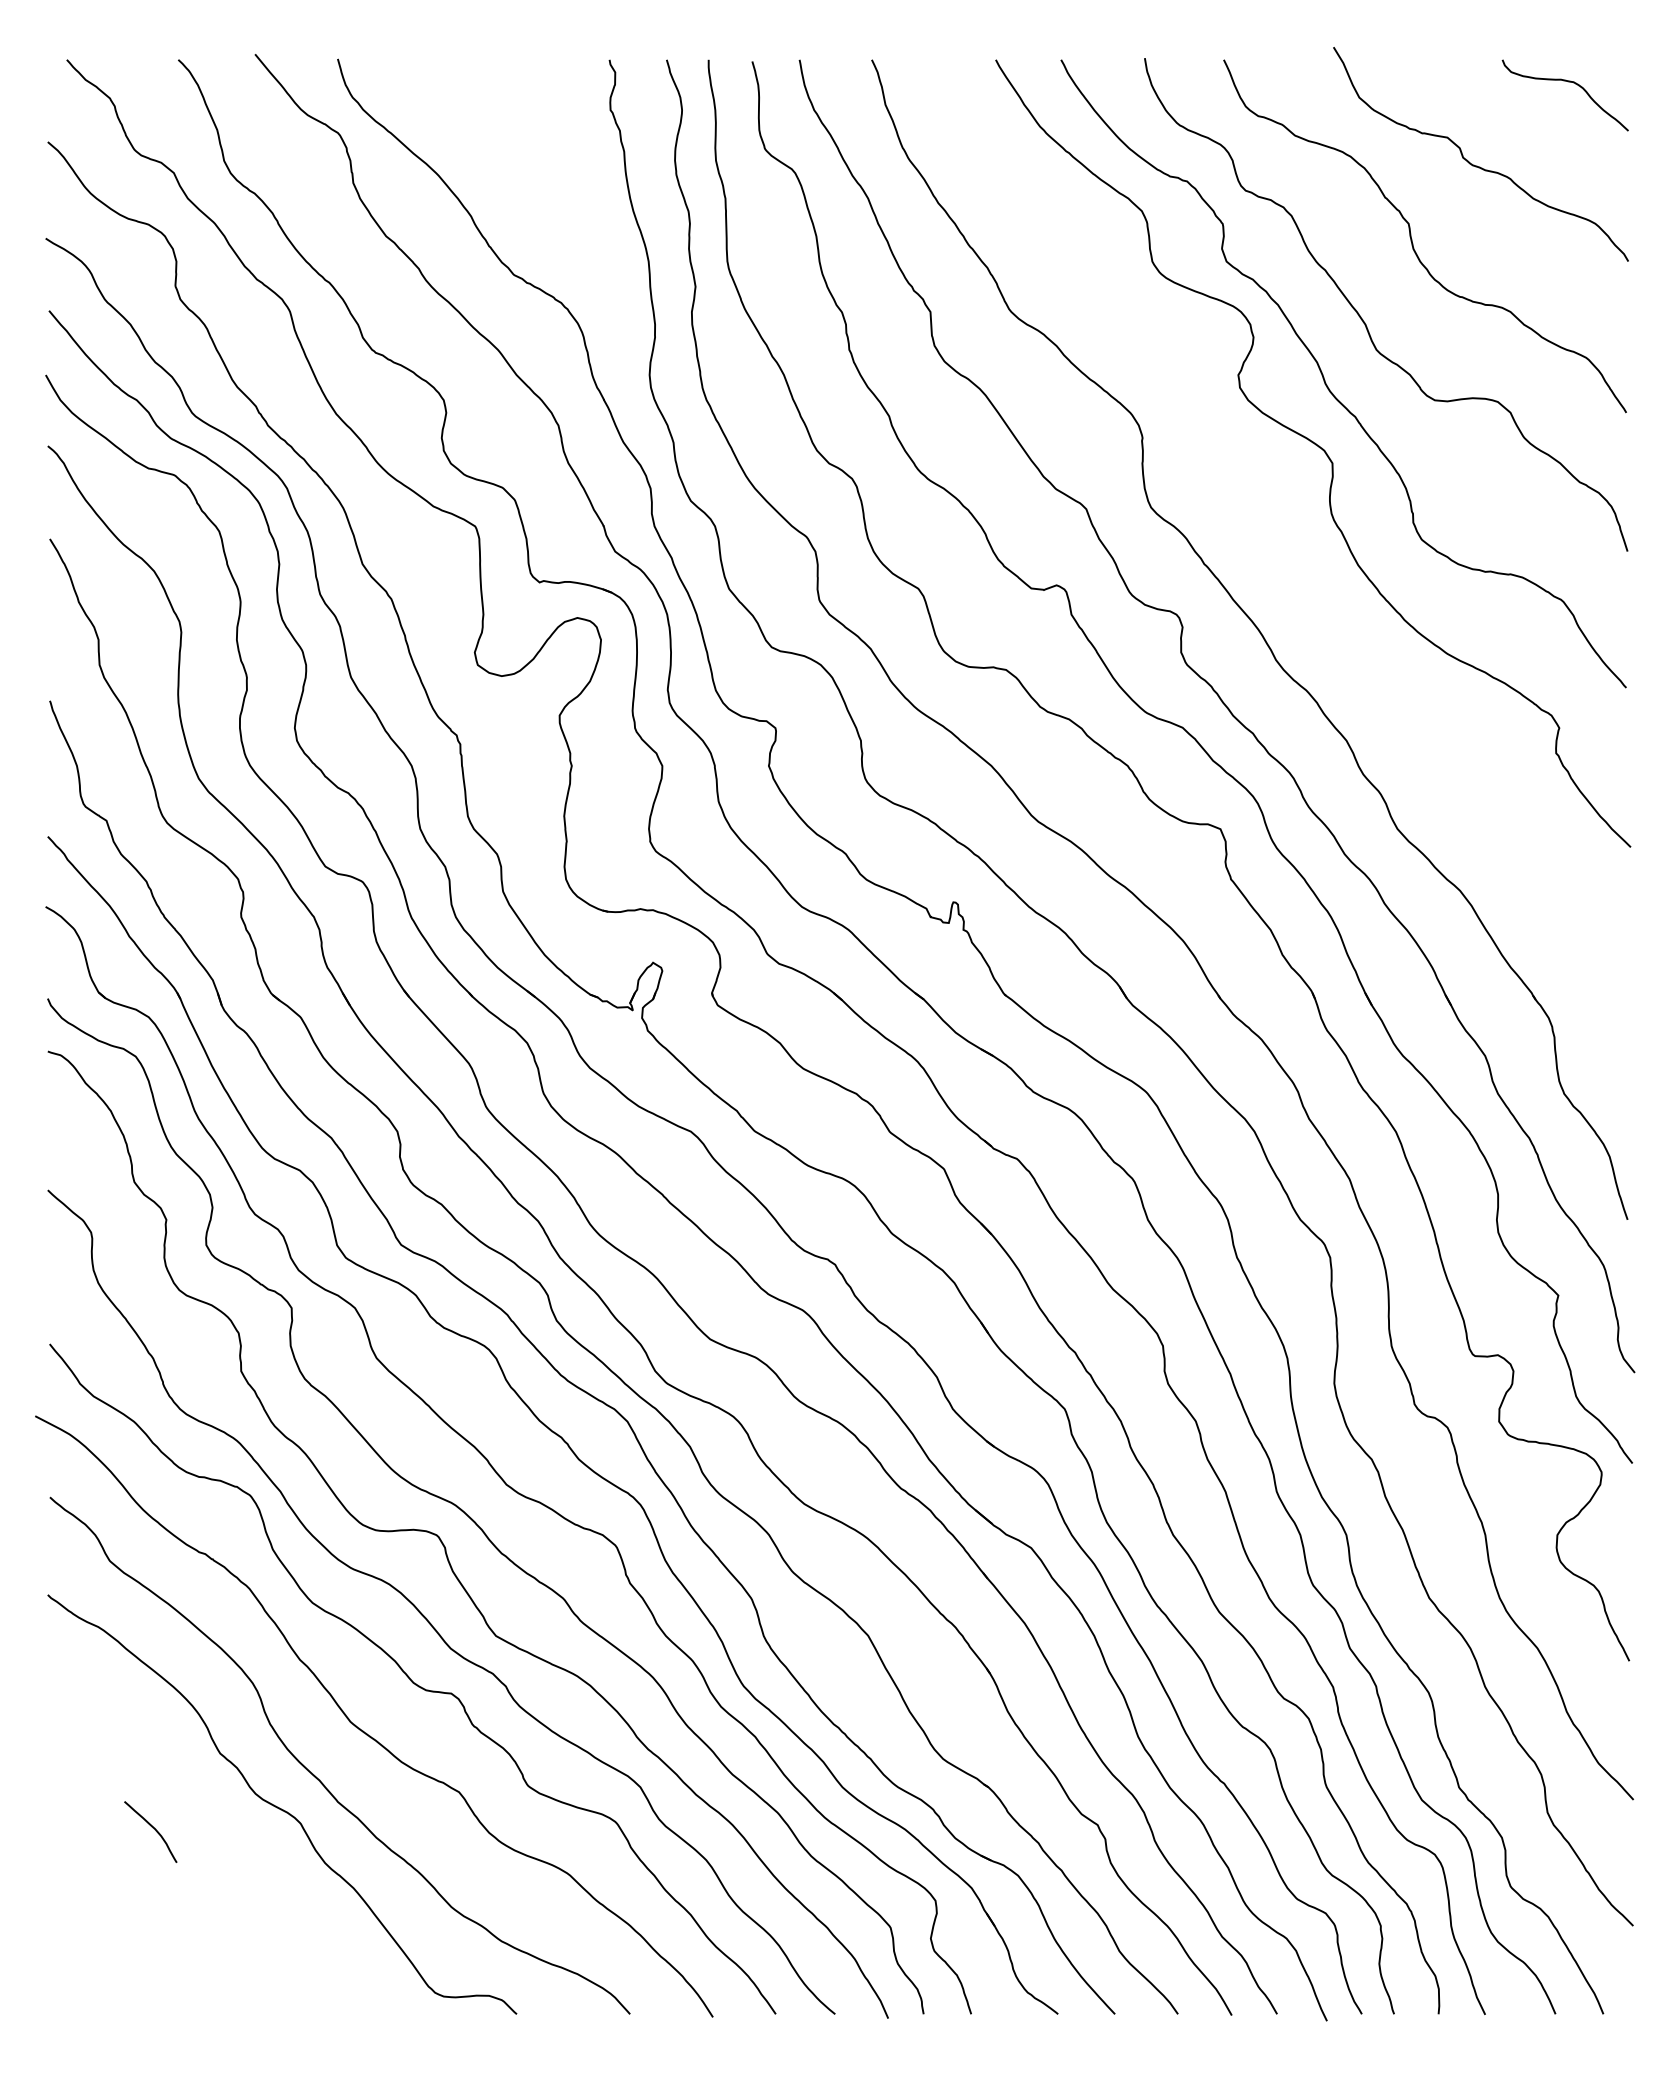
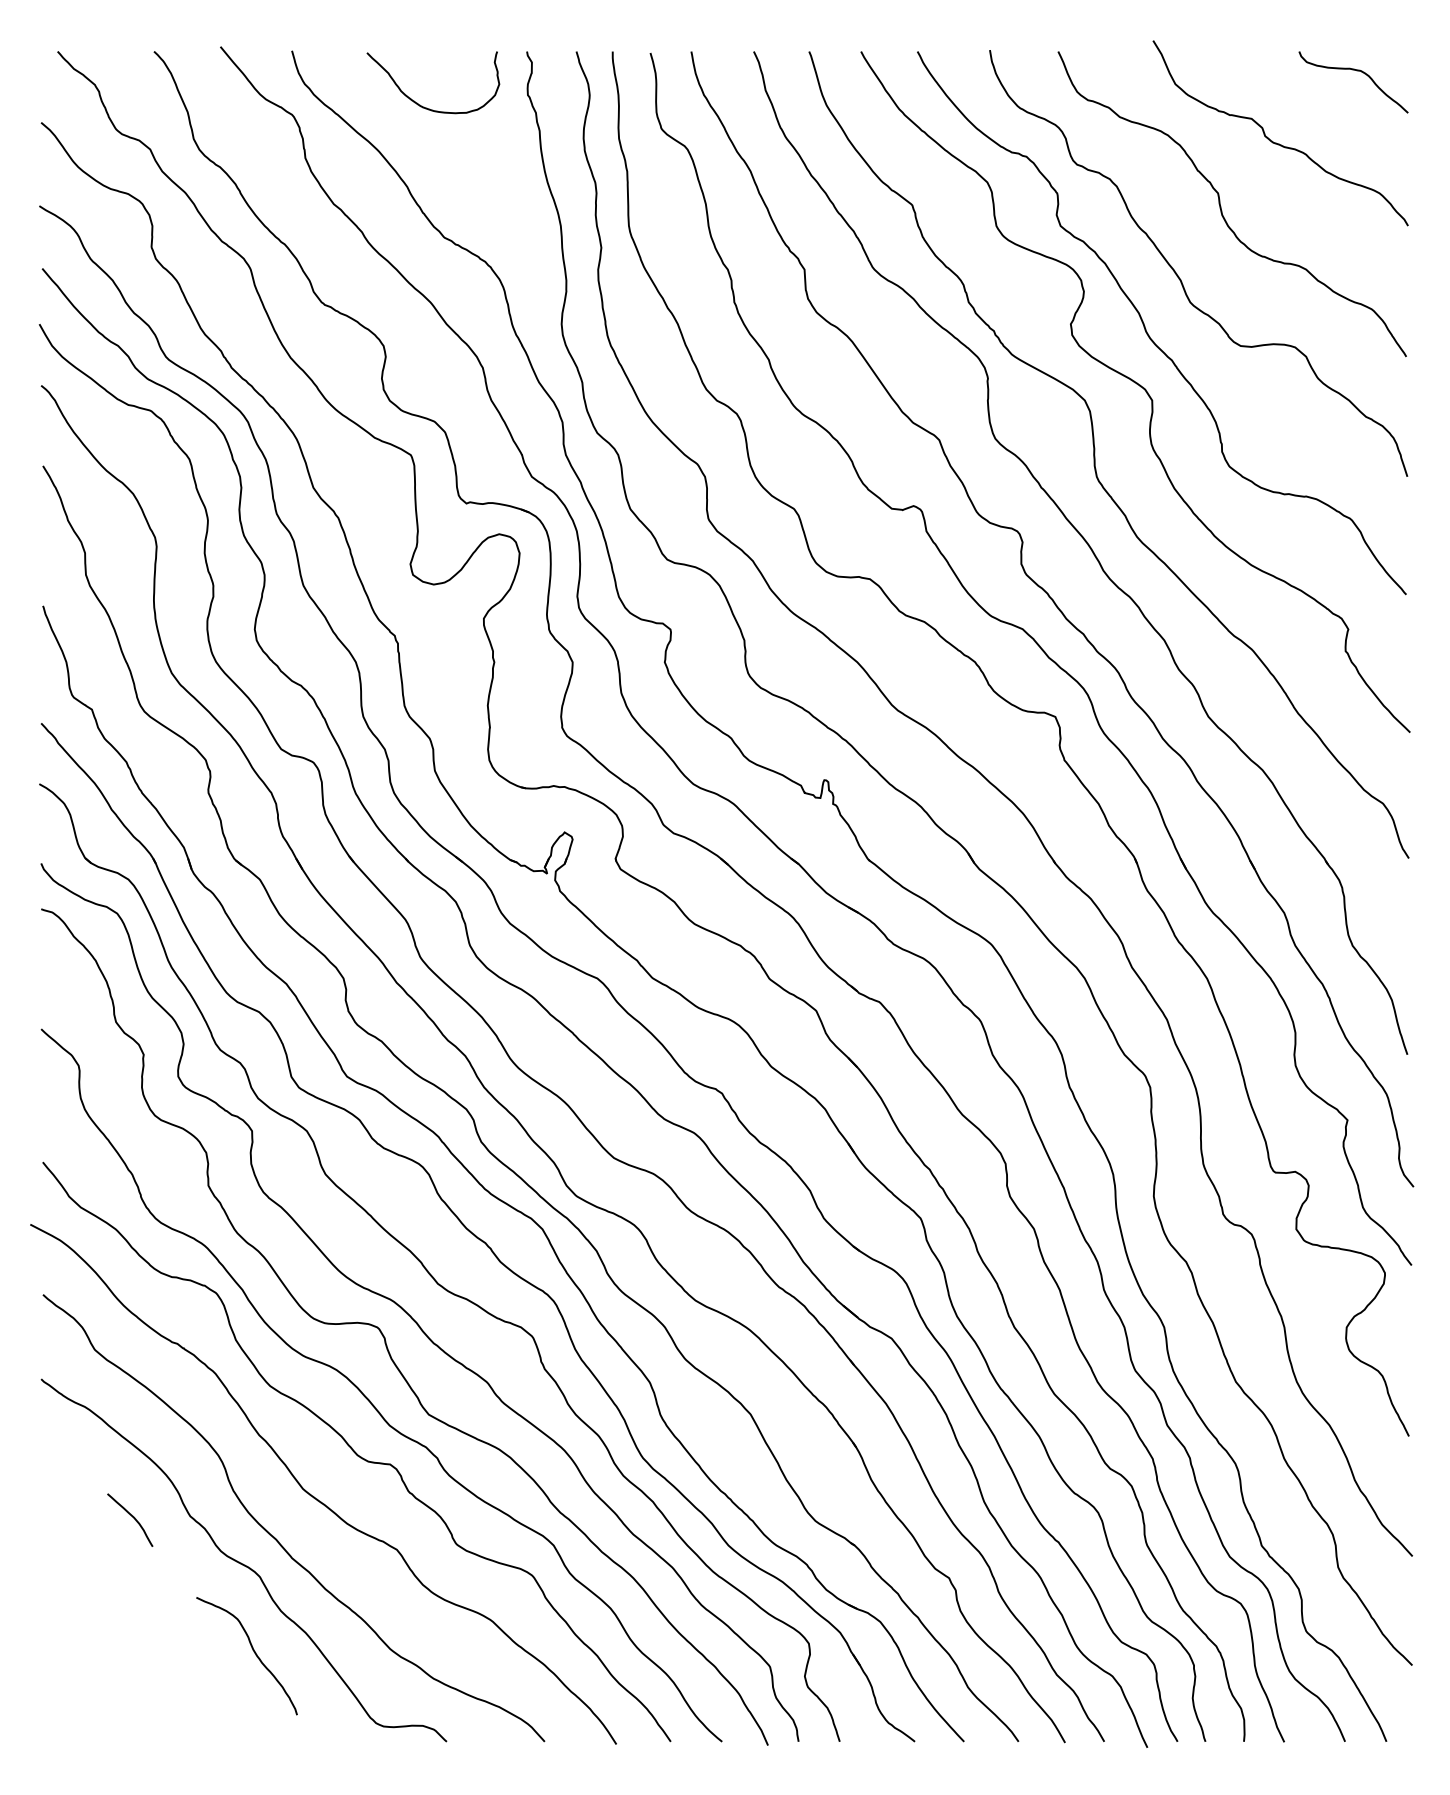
curve: (486, 121) -> (420, 104), added
curve: (1266, 525) -> (1095, 454), added
curve: (153, 1828) -> (132, 1517), moved
curve: (293, 1911) -> (253, 1652), added

